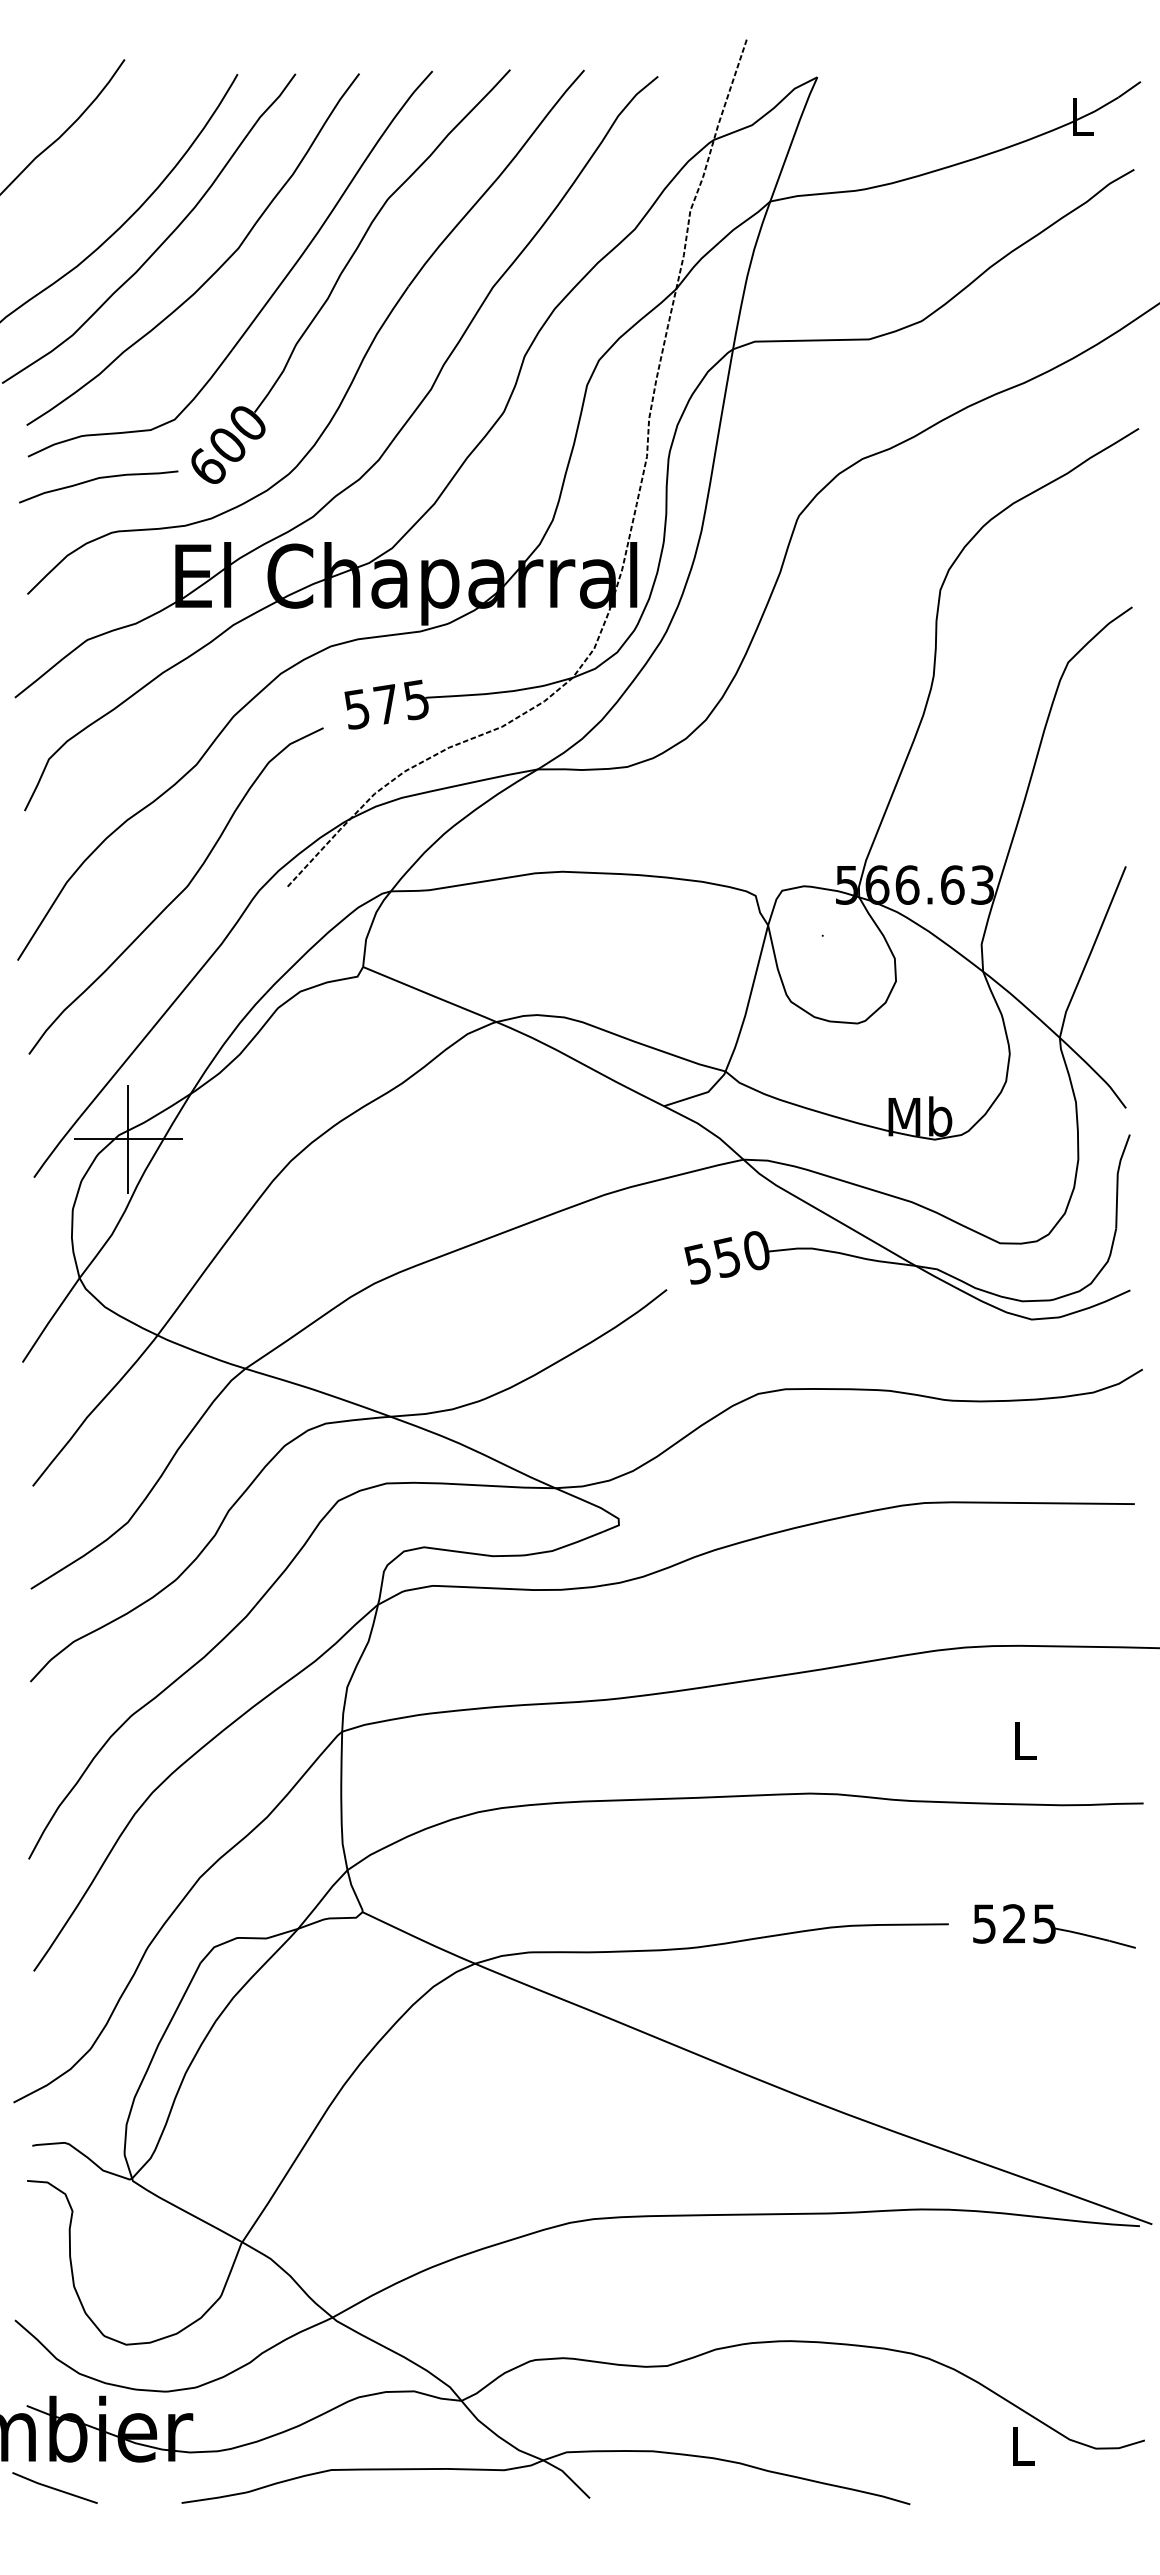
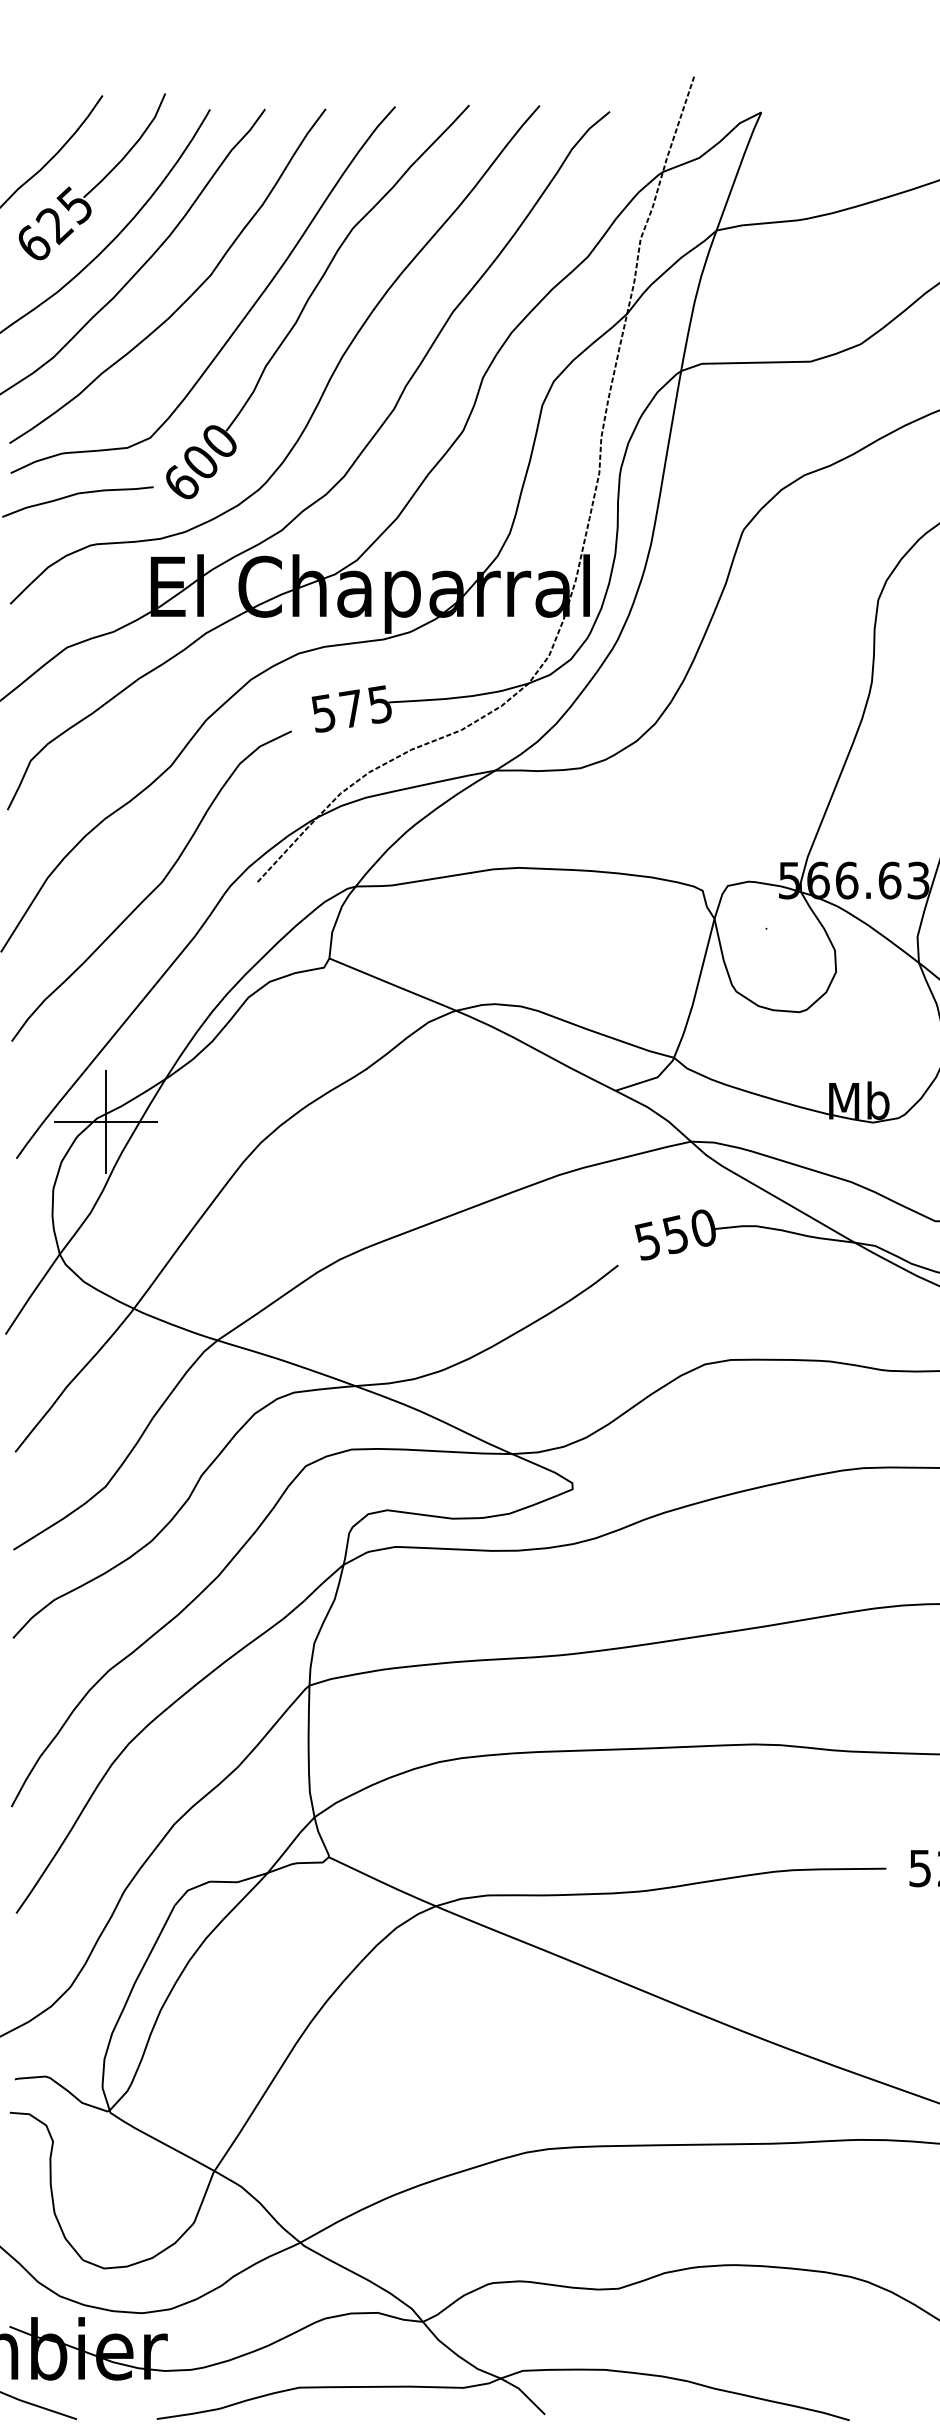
part: (120, 150) -> (98, 182), added

